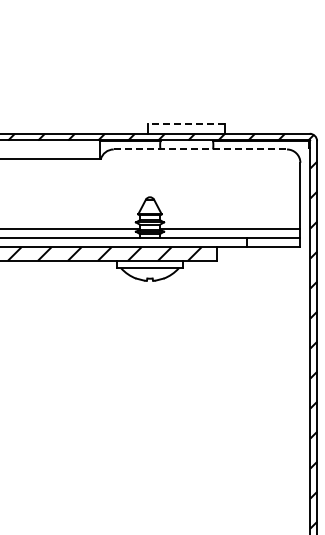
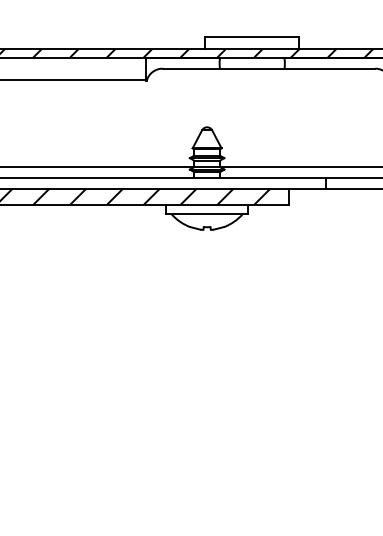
line: (186, 123) -> (251, 36), dashed -> solid
line: (200, 149) -> (269, 68), dashed -> solid

